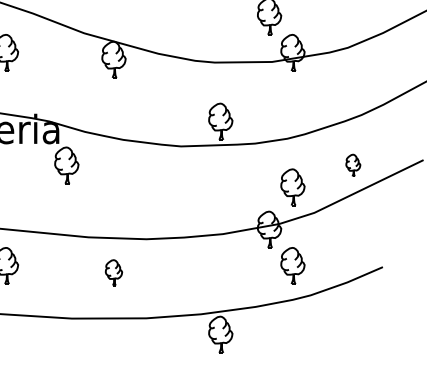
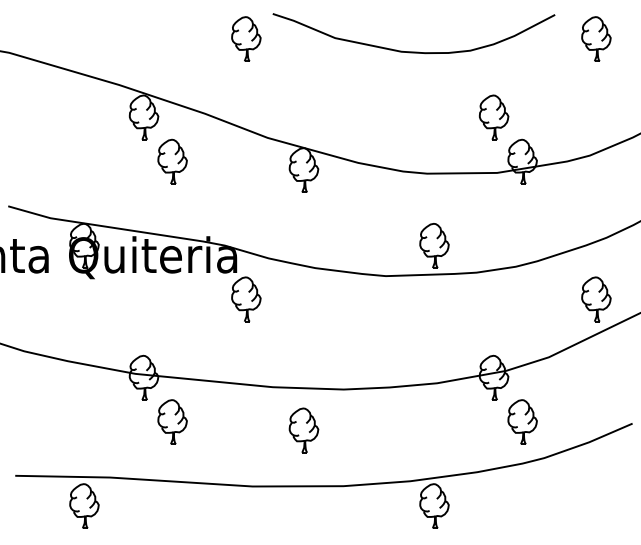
part: (353, 165) -> (596, 299), size x1.67
part: (292, 186) -> (522, 325), removed
part: (113, 272) -> (303, 430), size x1.43

